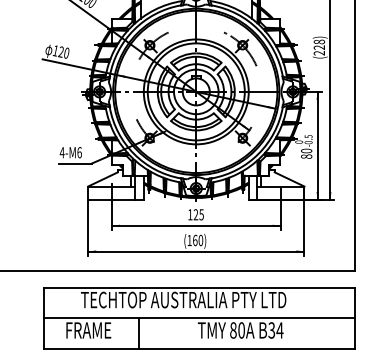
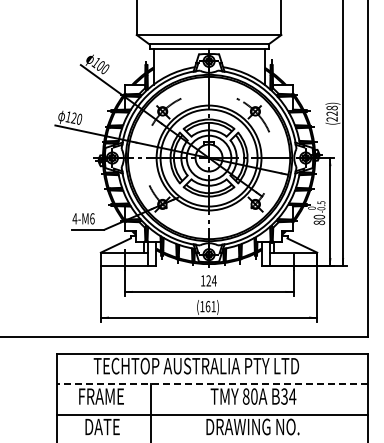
text: (200, 214) -> (213, 280), 125 -> 124
text: (200, 240) -> (213, 306), (160) -> (161)
line: (198, 318) -> (211, 384), solid -> dashed

